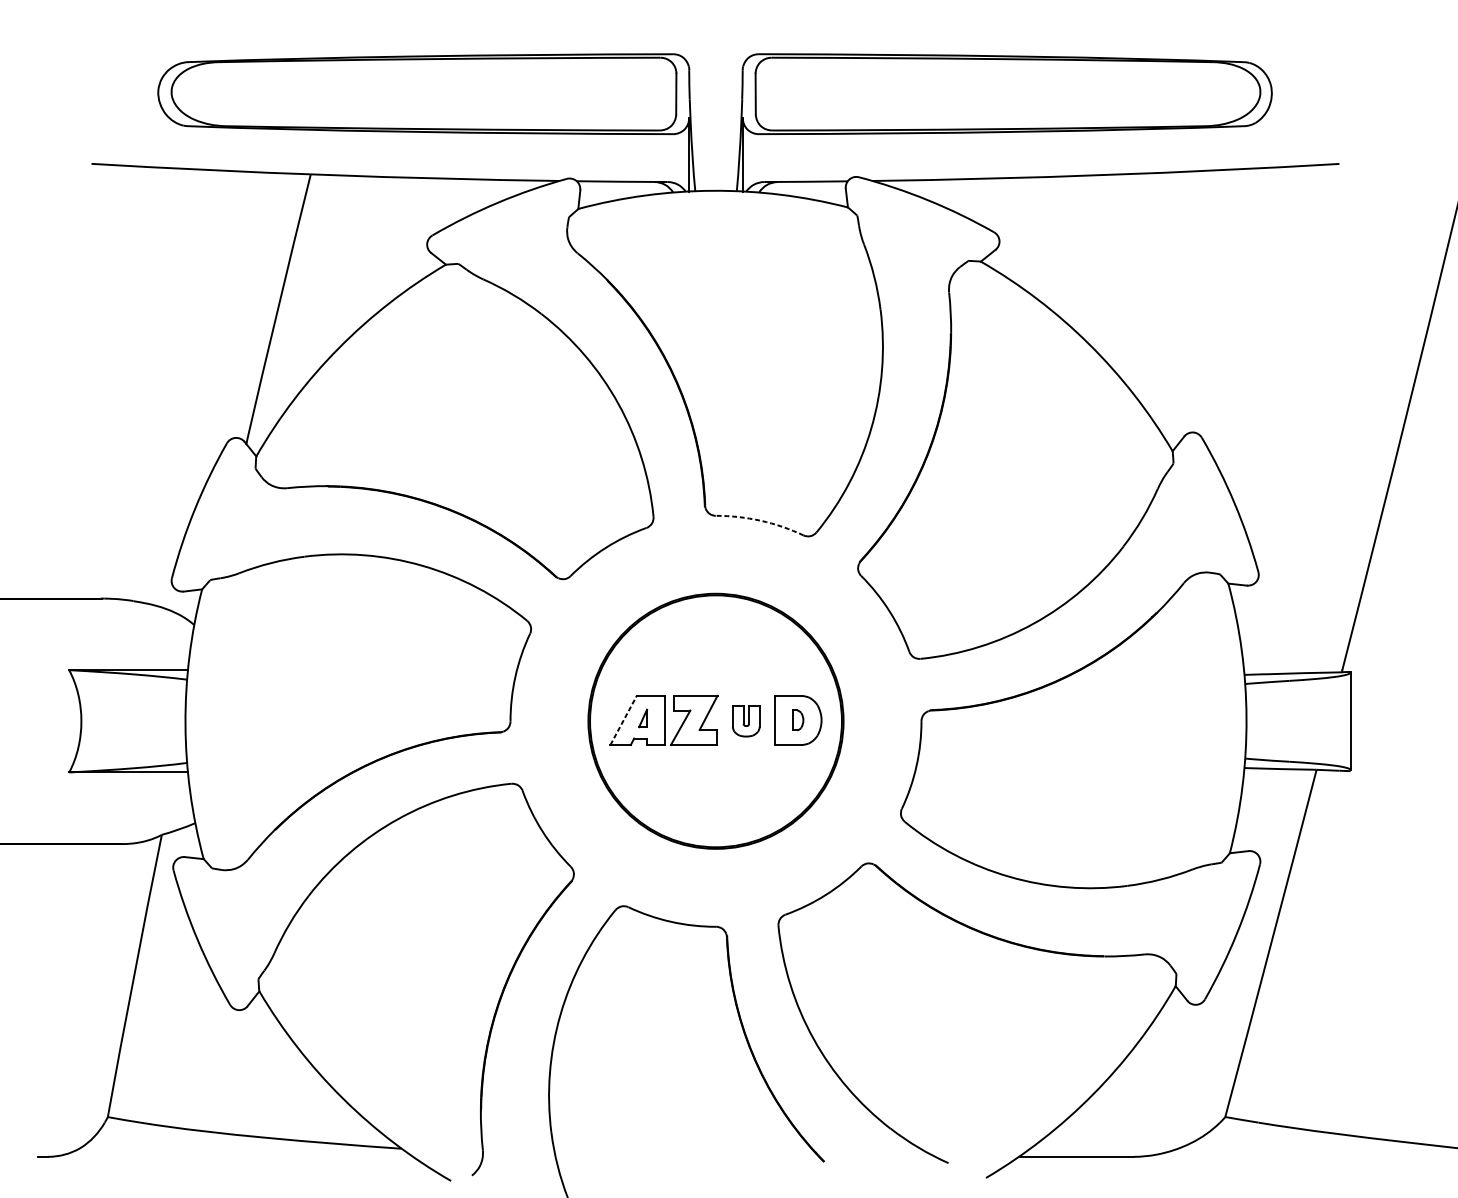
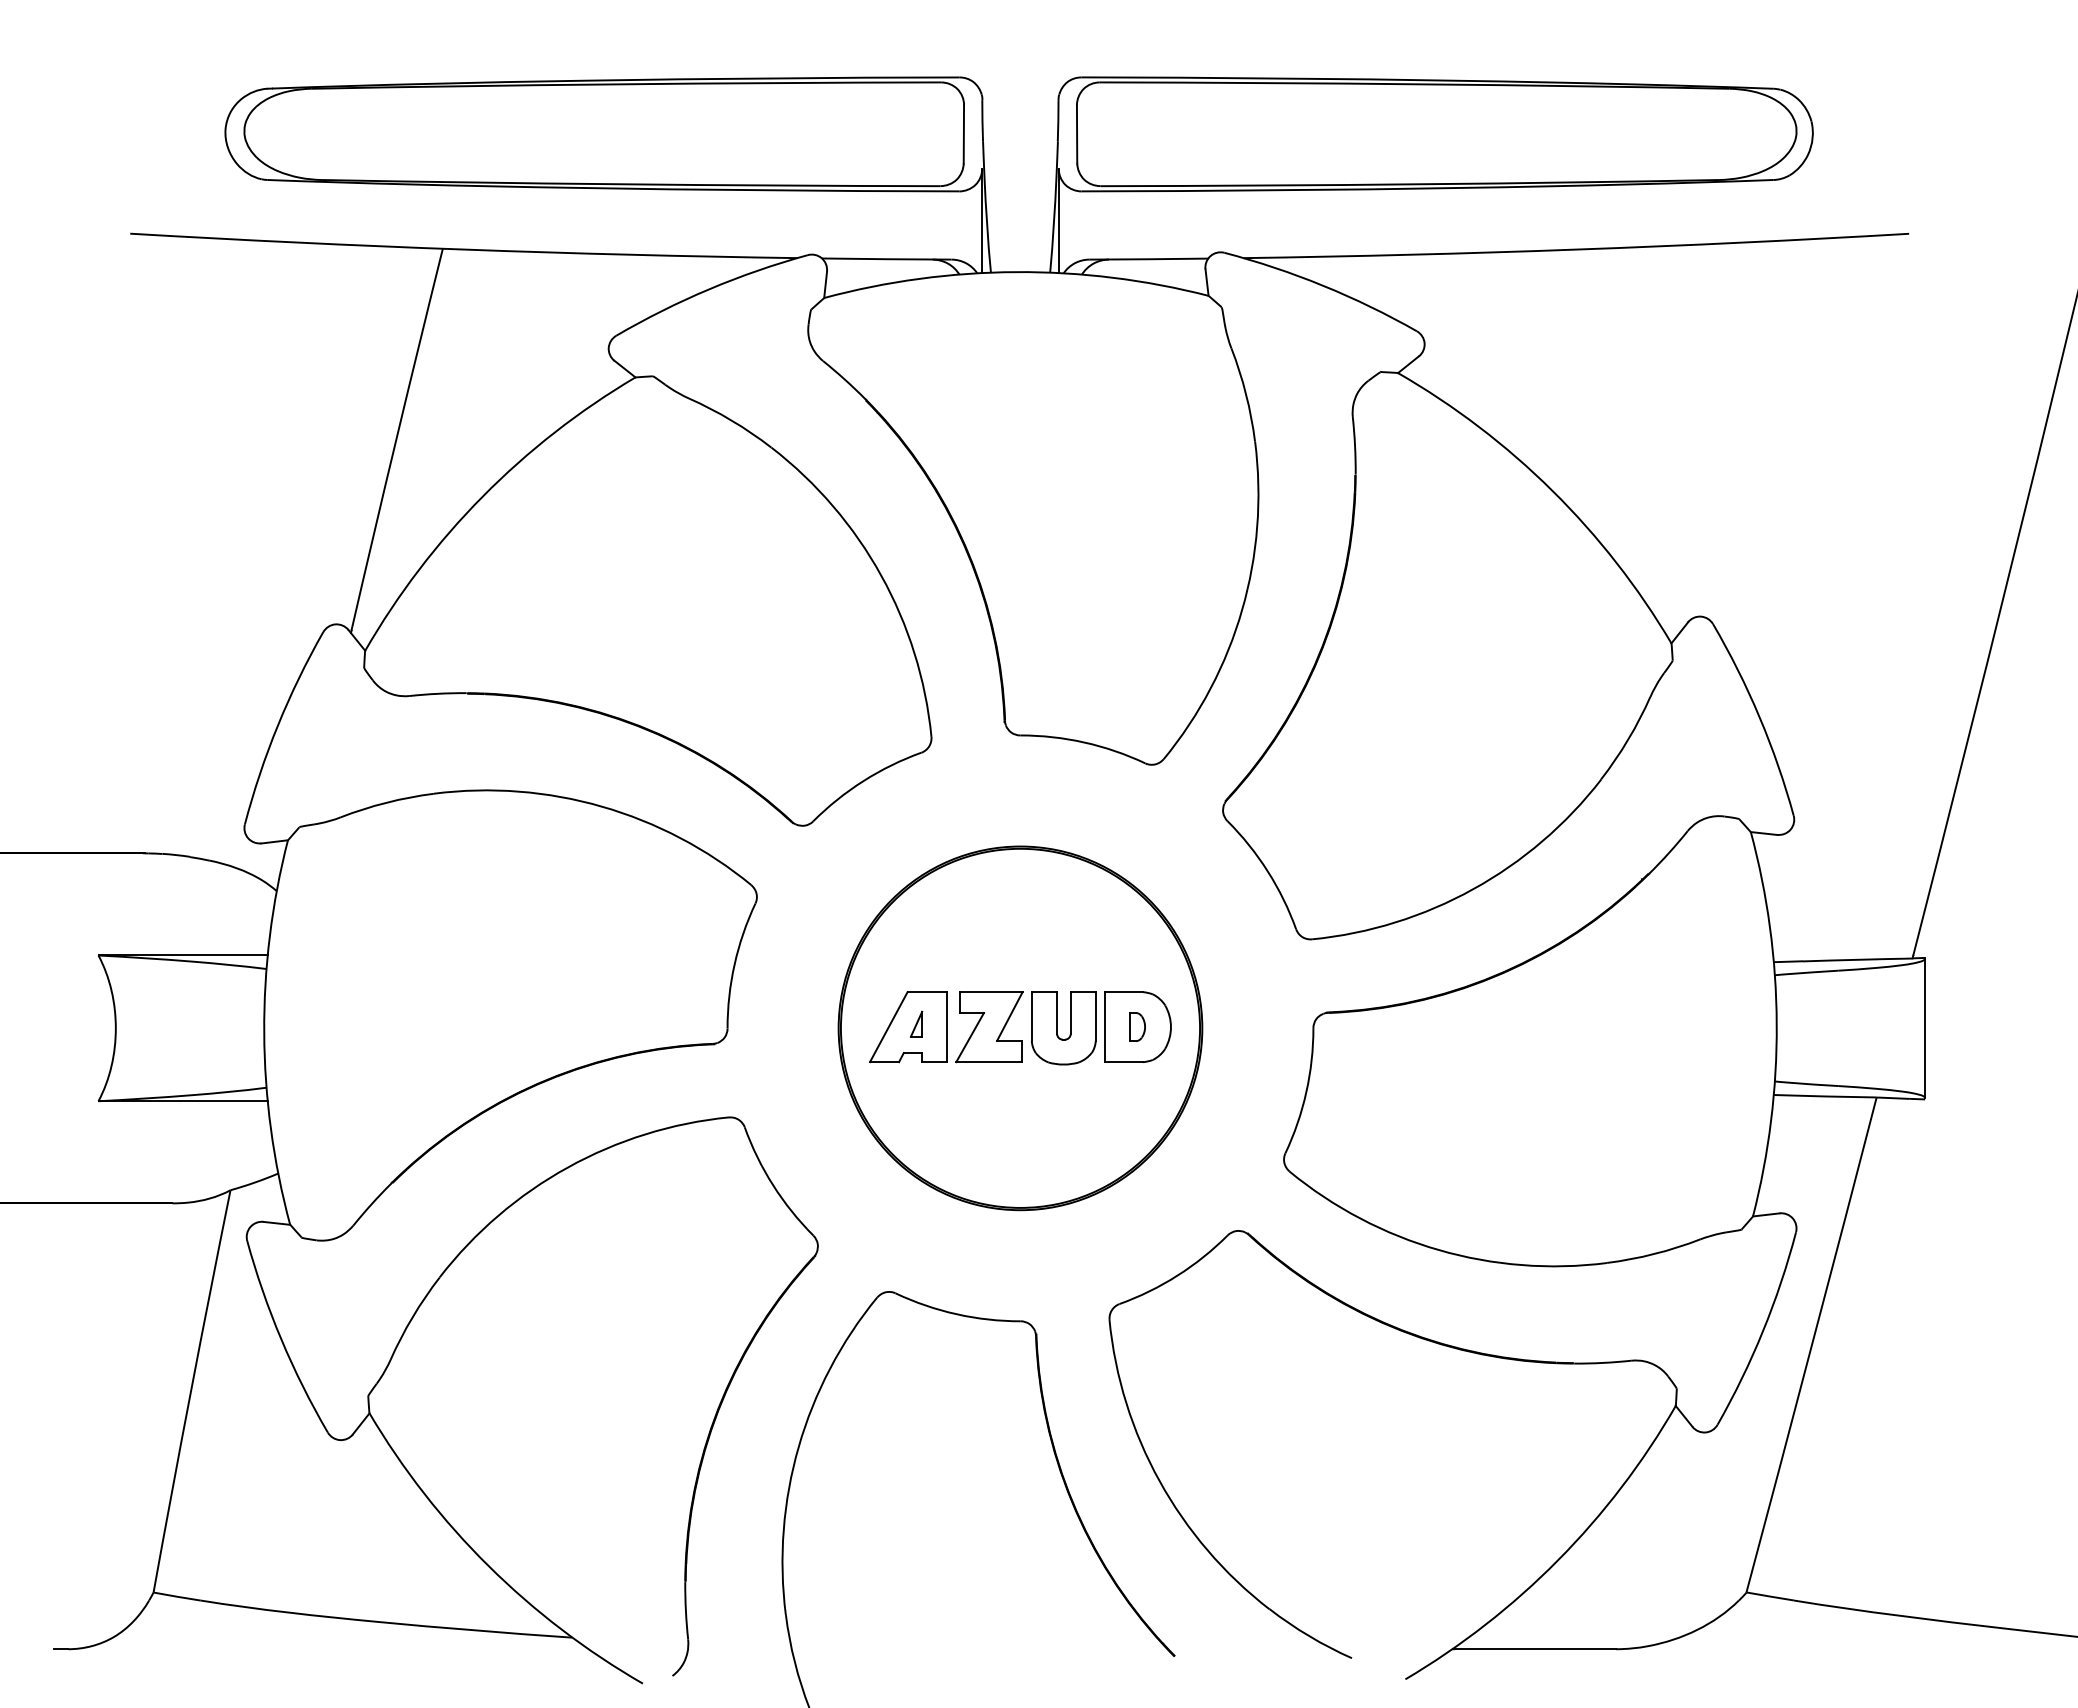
arc: (760, 520) -> (1084, 742), dashed -> solid
line: (623, 720) -> (888, 1027), dashed -> solid
part: (746, 721) -> (1063, 1028), size x1.67

